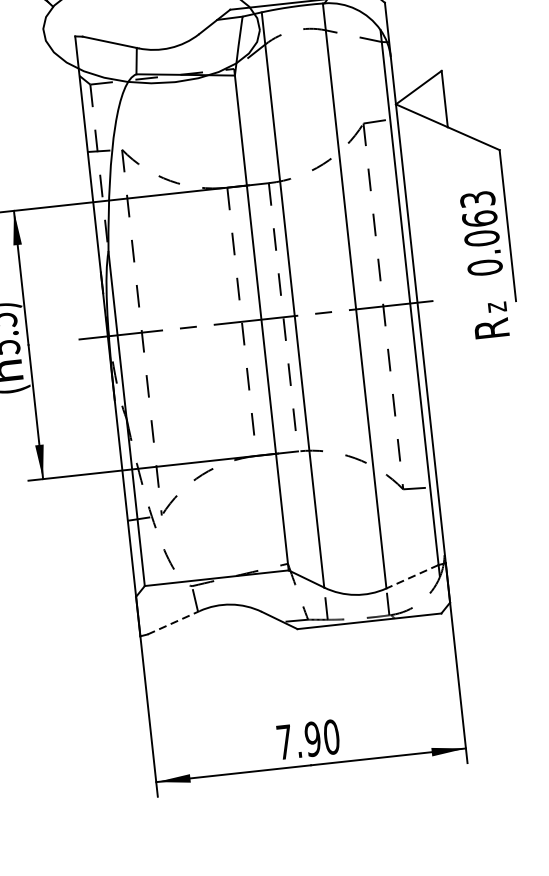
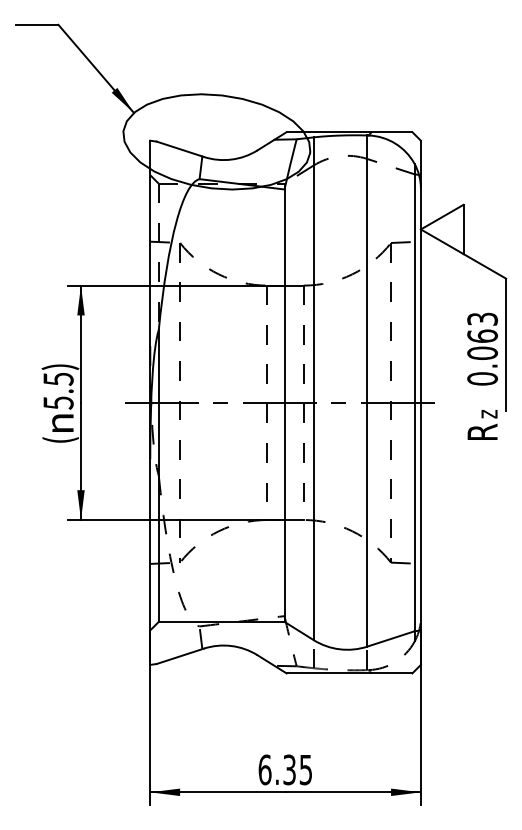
line: (412, 576) -> (390, 638), dashed -> solid
line: (173, 622) -> (180, 656), dashed -> solid
text: (308, 739) -> (285, 769), 7.90 -> 6.35

